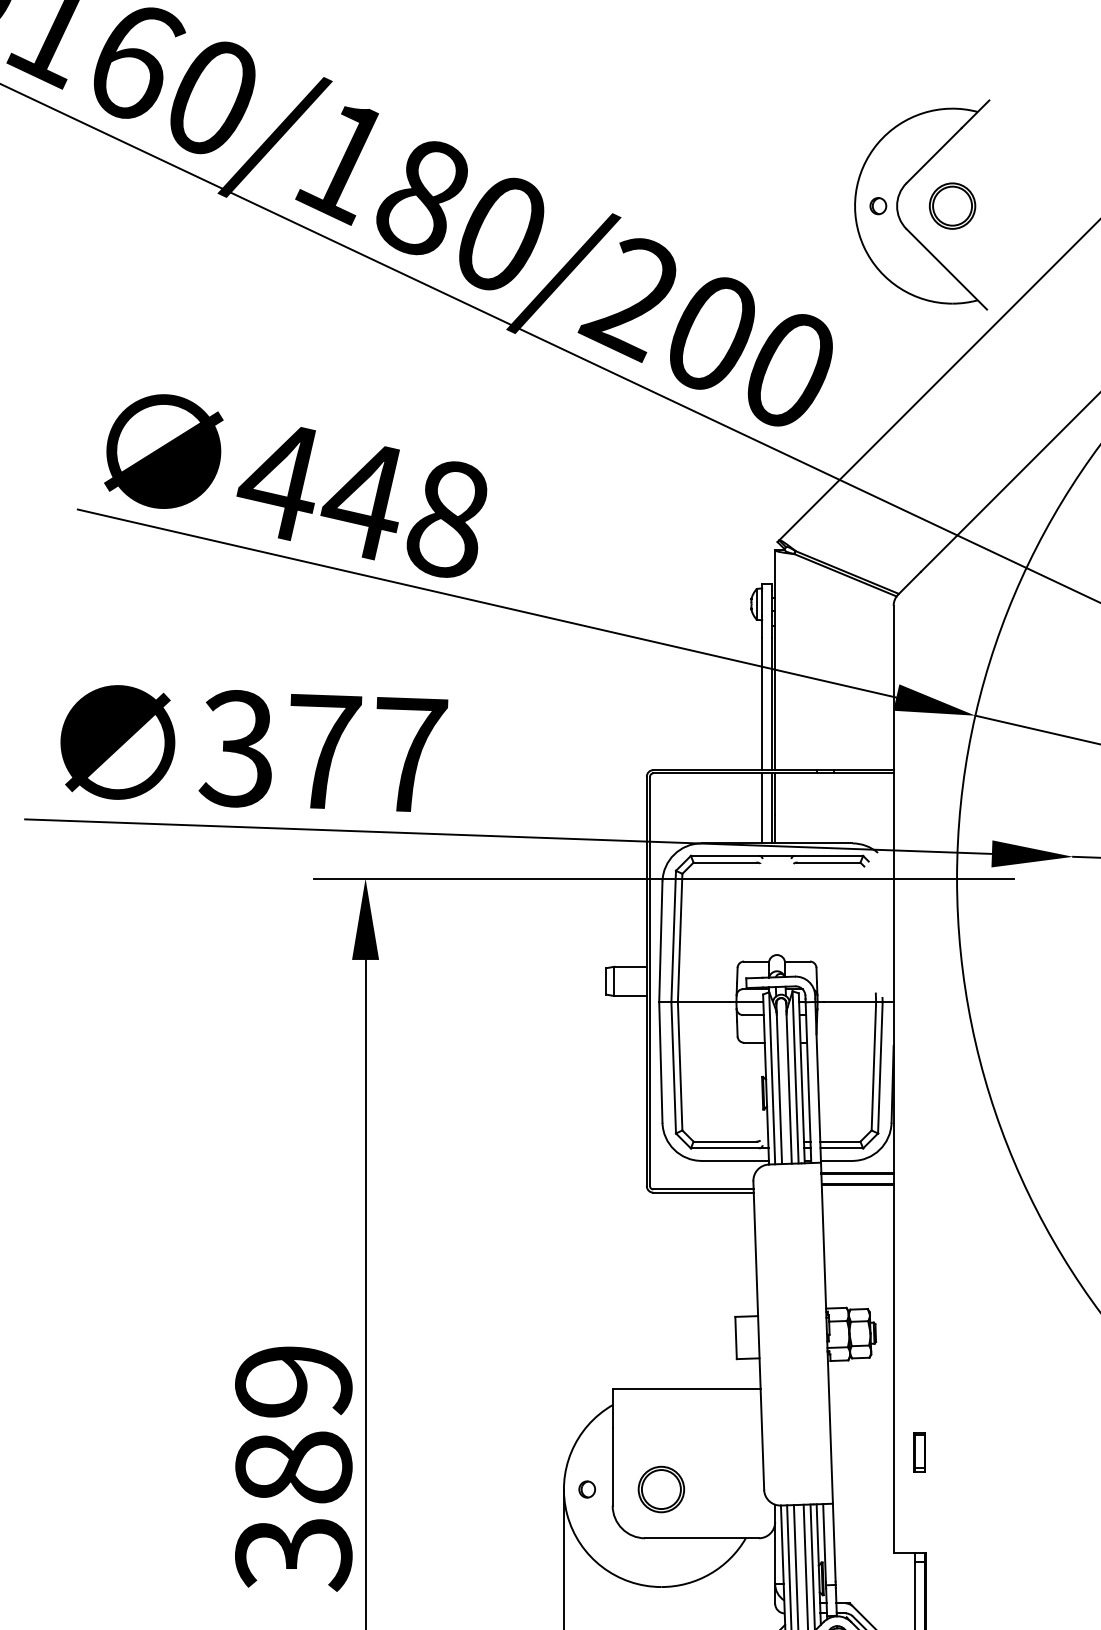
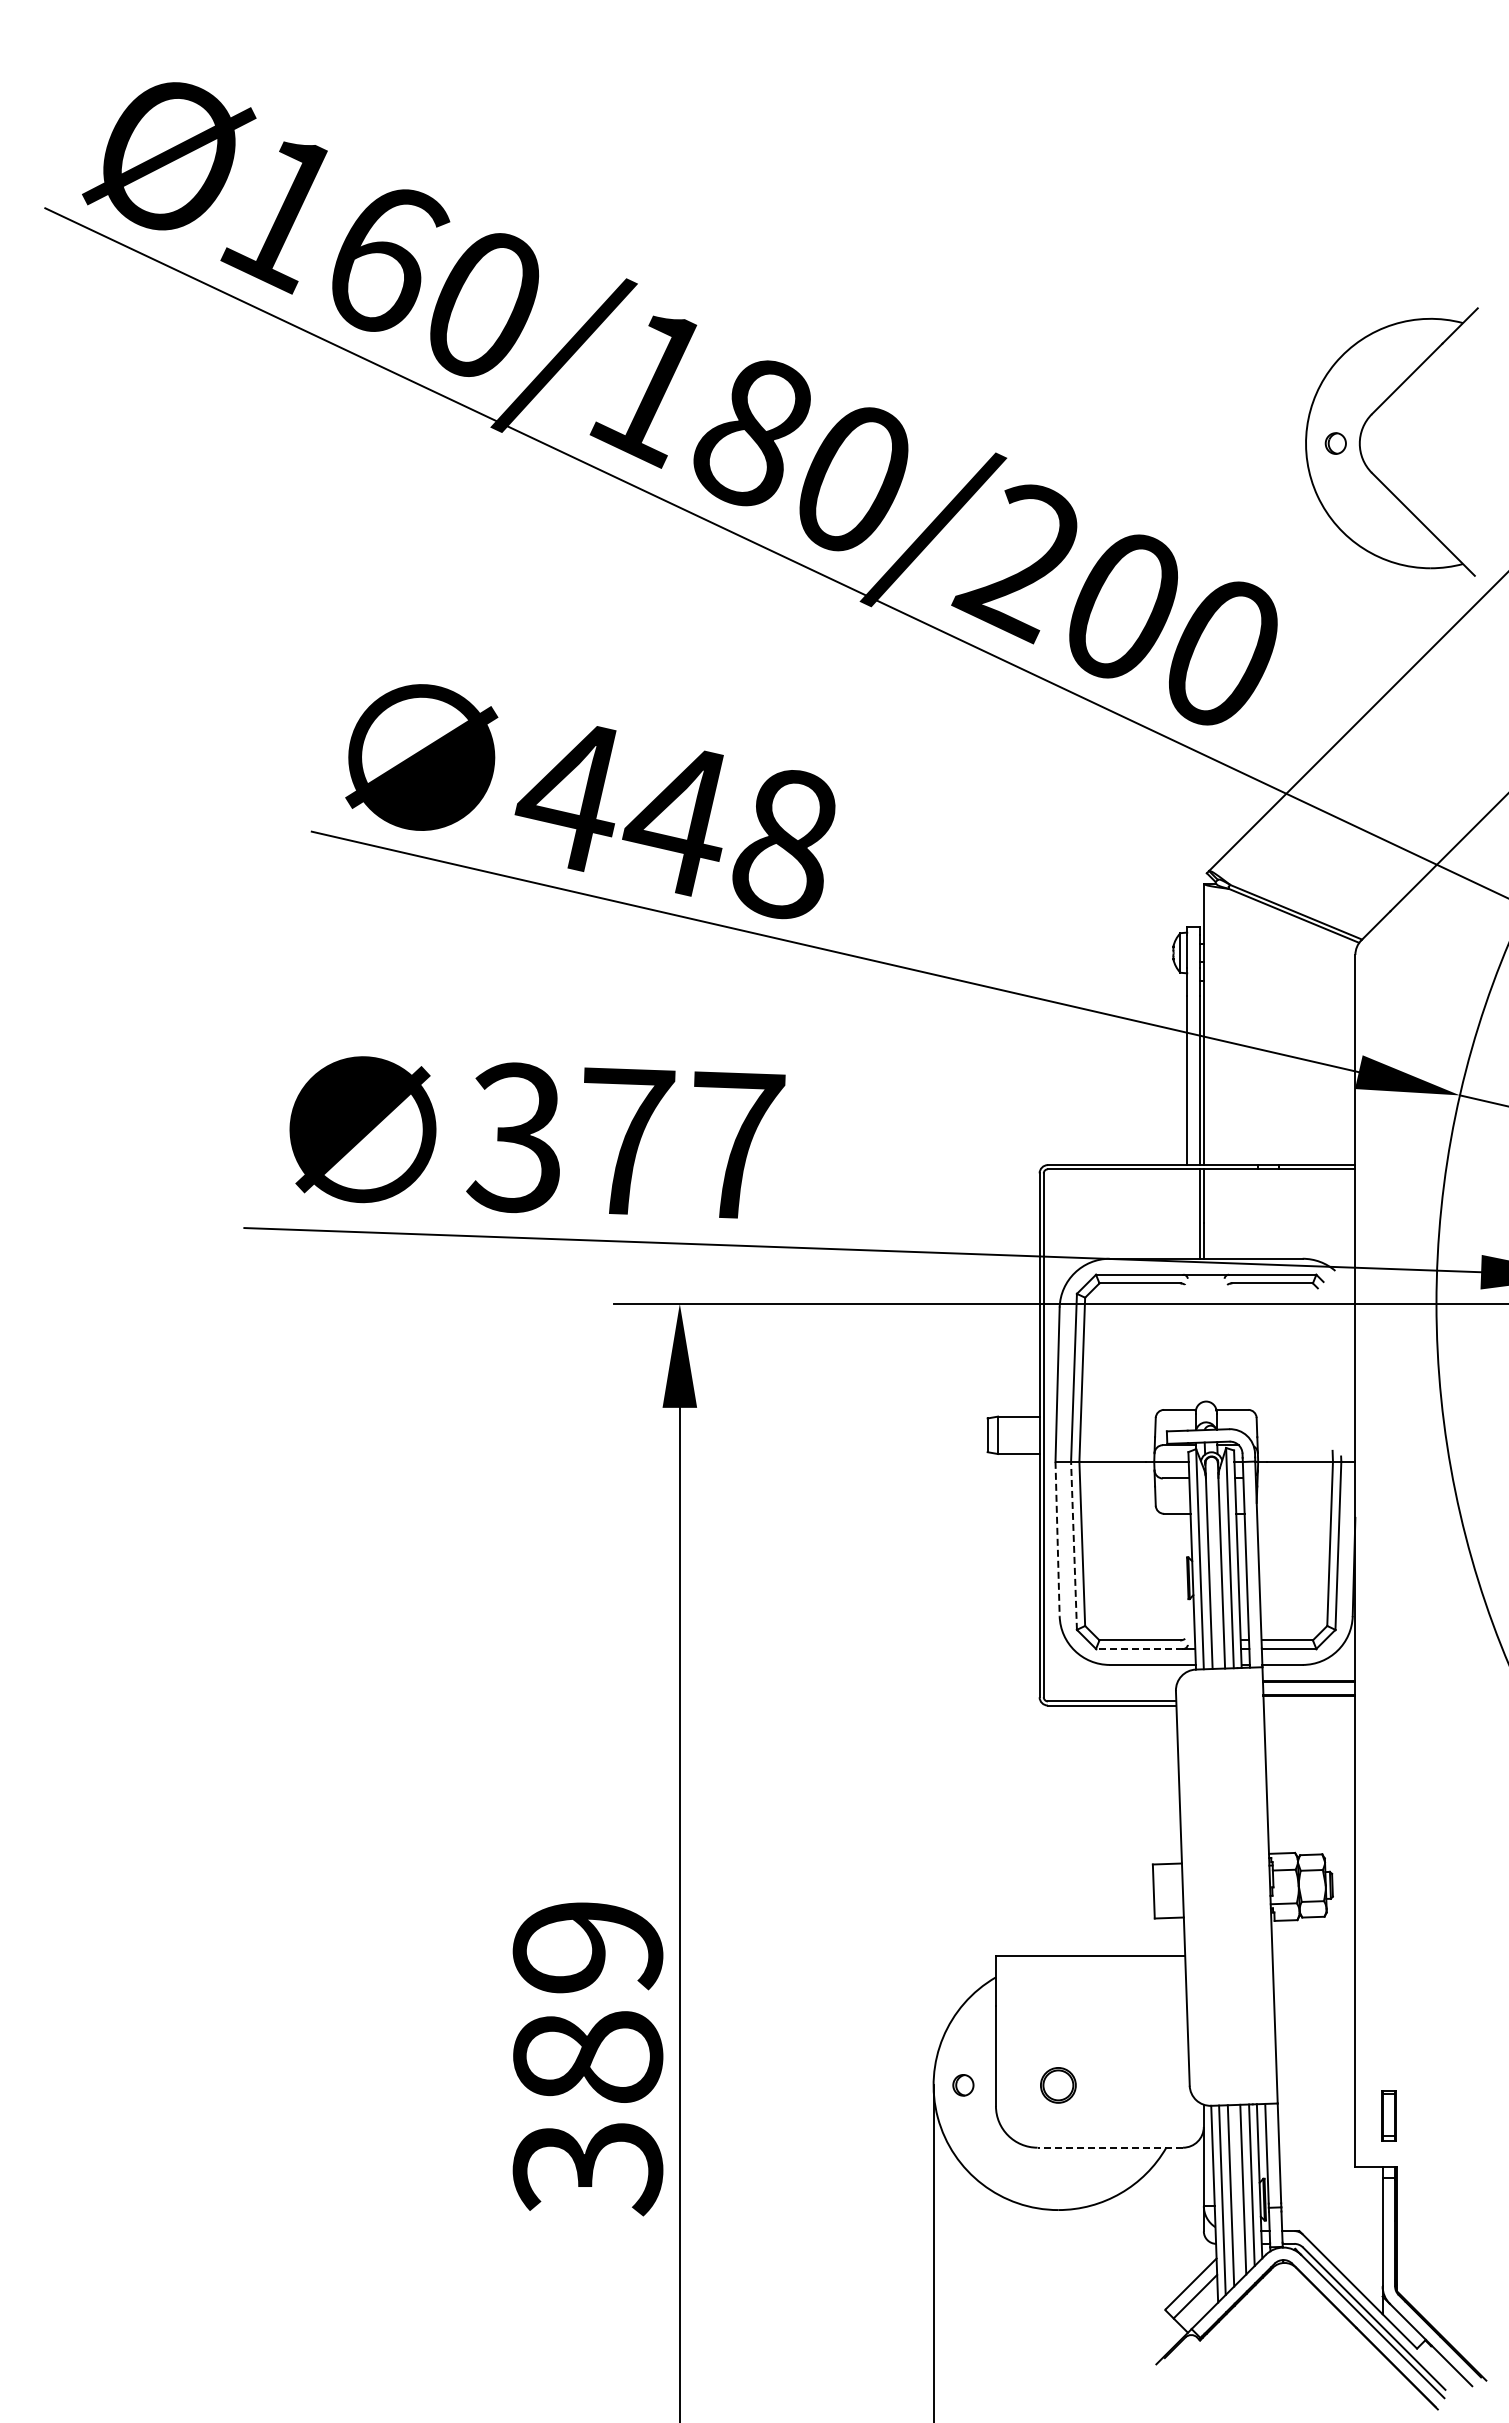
part: (952, 206) -> (1430, 443), removed
line: (762, 808) -> (1187, 1213), removed
line: (660, 1062) -> (1057, 1539), solid -> dashed
line: (674, 1067) -> (1074, 1545), solid -> dashed
line: (724, 1148) -> (1139, 1648), solid -> dashed
part: (919, 1452) -> (1388, 2115), moved
part: (661, 1489) -> (1058, 2085), size x0.6
line: (702, 1538) -> (1110, 2147), solid -> dashed

